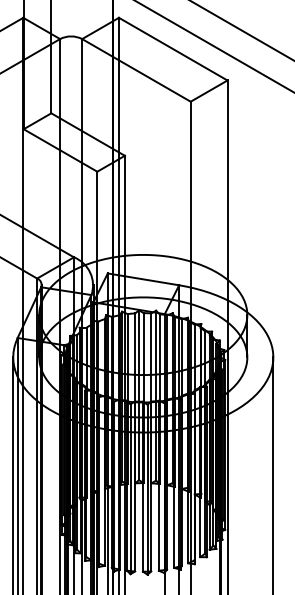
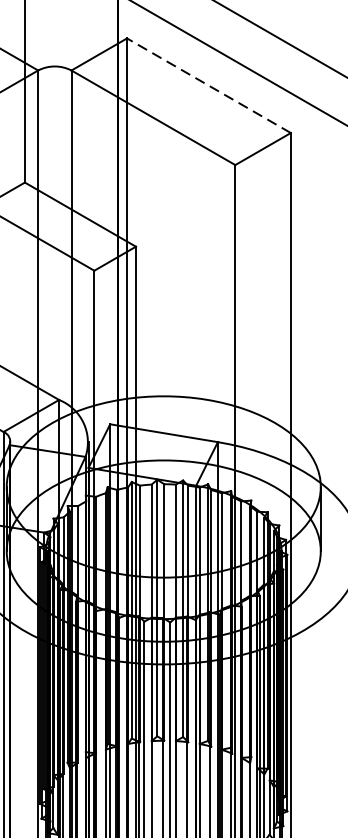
line: (173, 49) -> (209, 86), solid -> dashed

